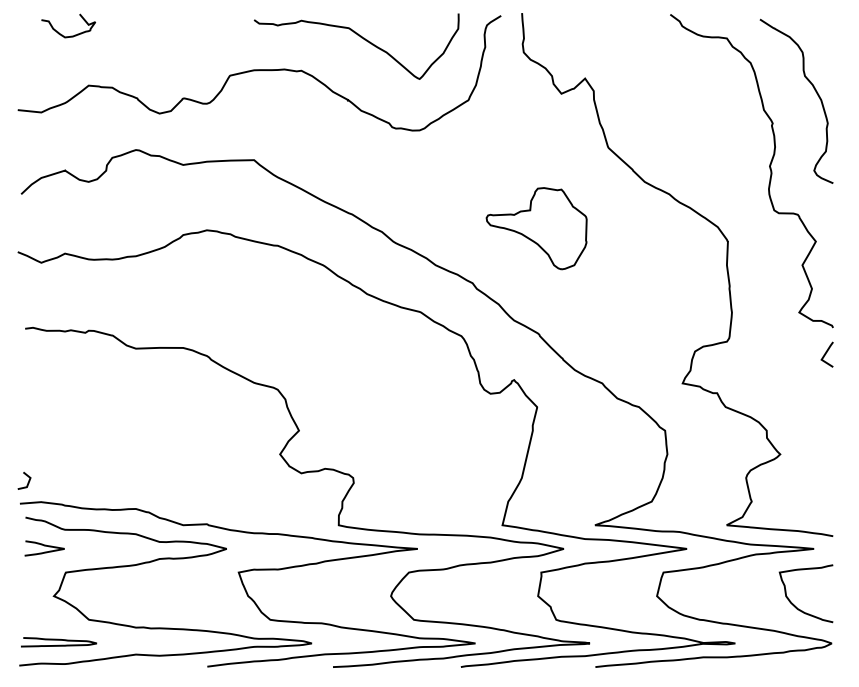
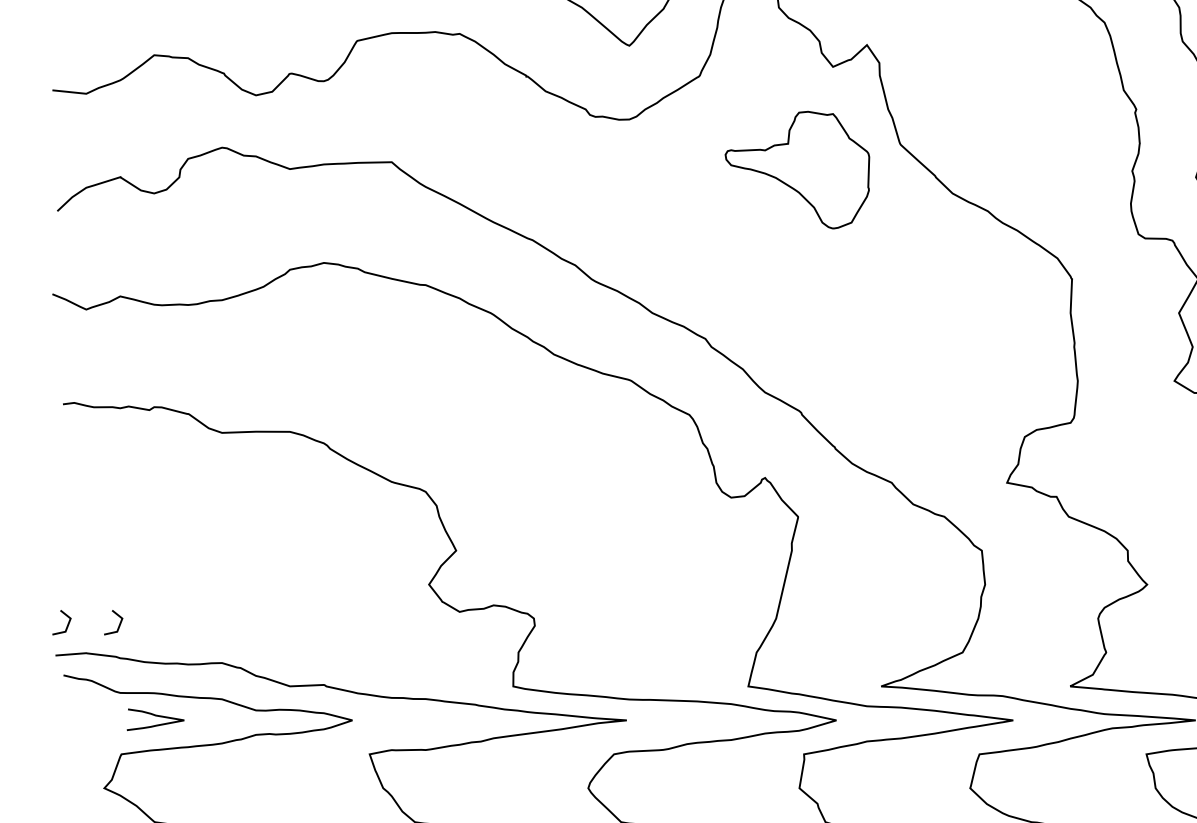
part: (536, 228) -> (797, 169), moved
line: (63, 482) -> (118, 625), added
curve: (44, 546) -> (155, 716), moved

